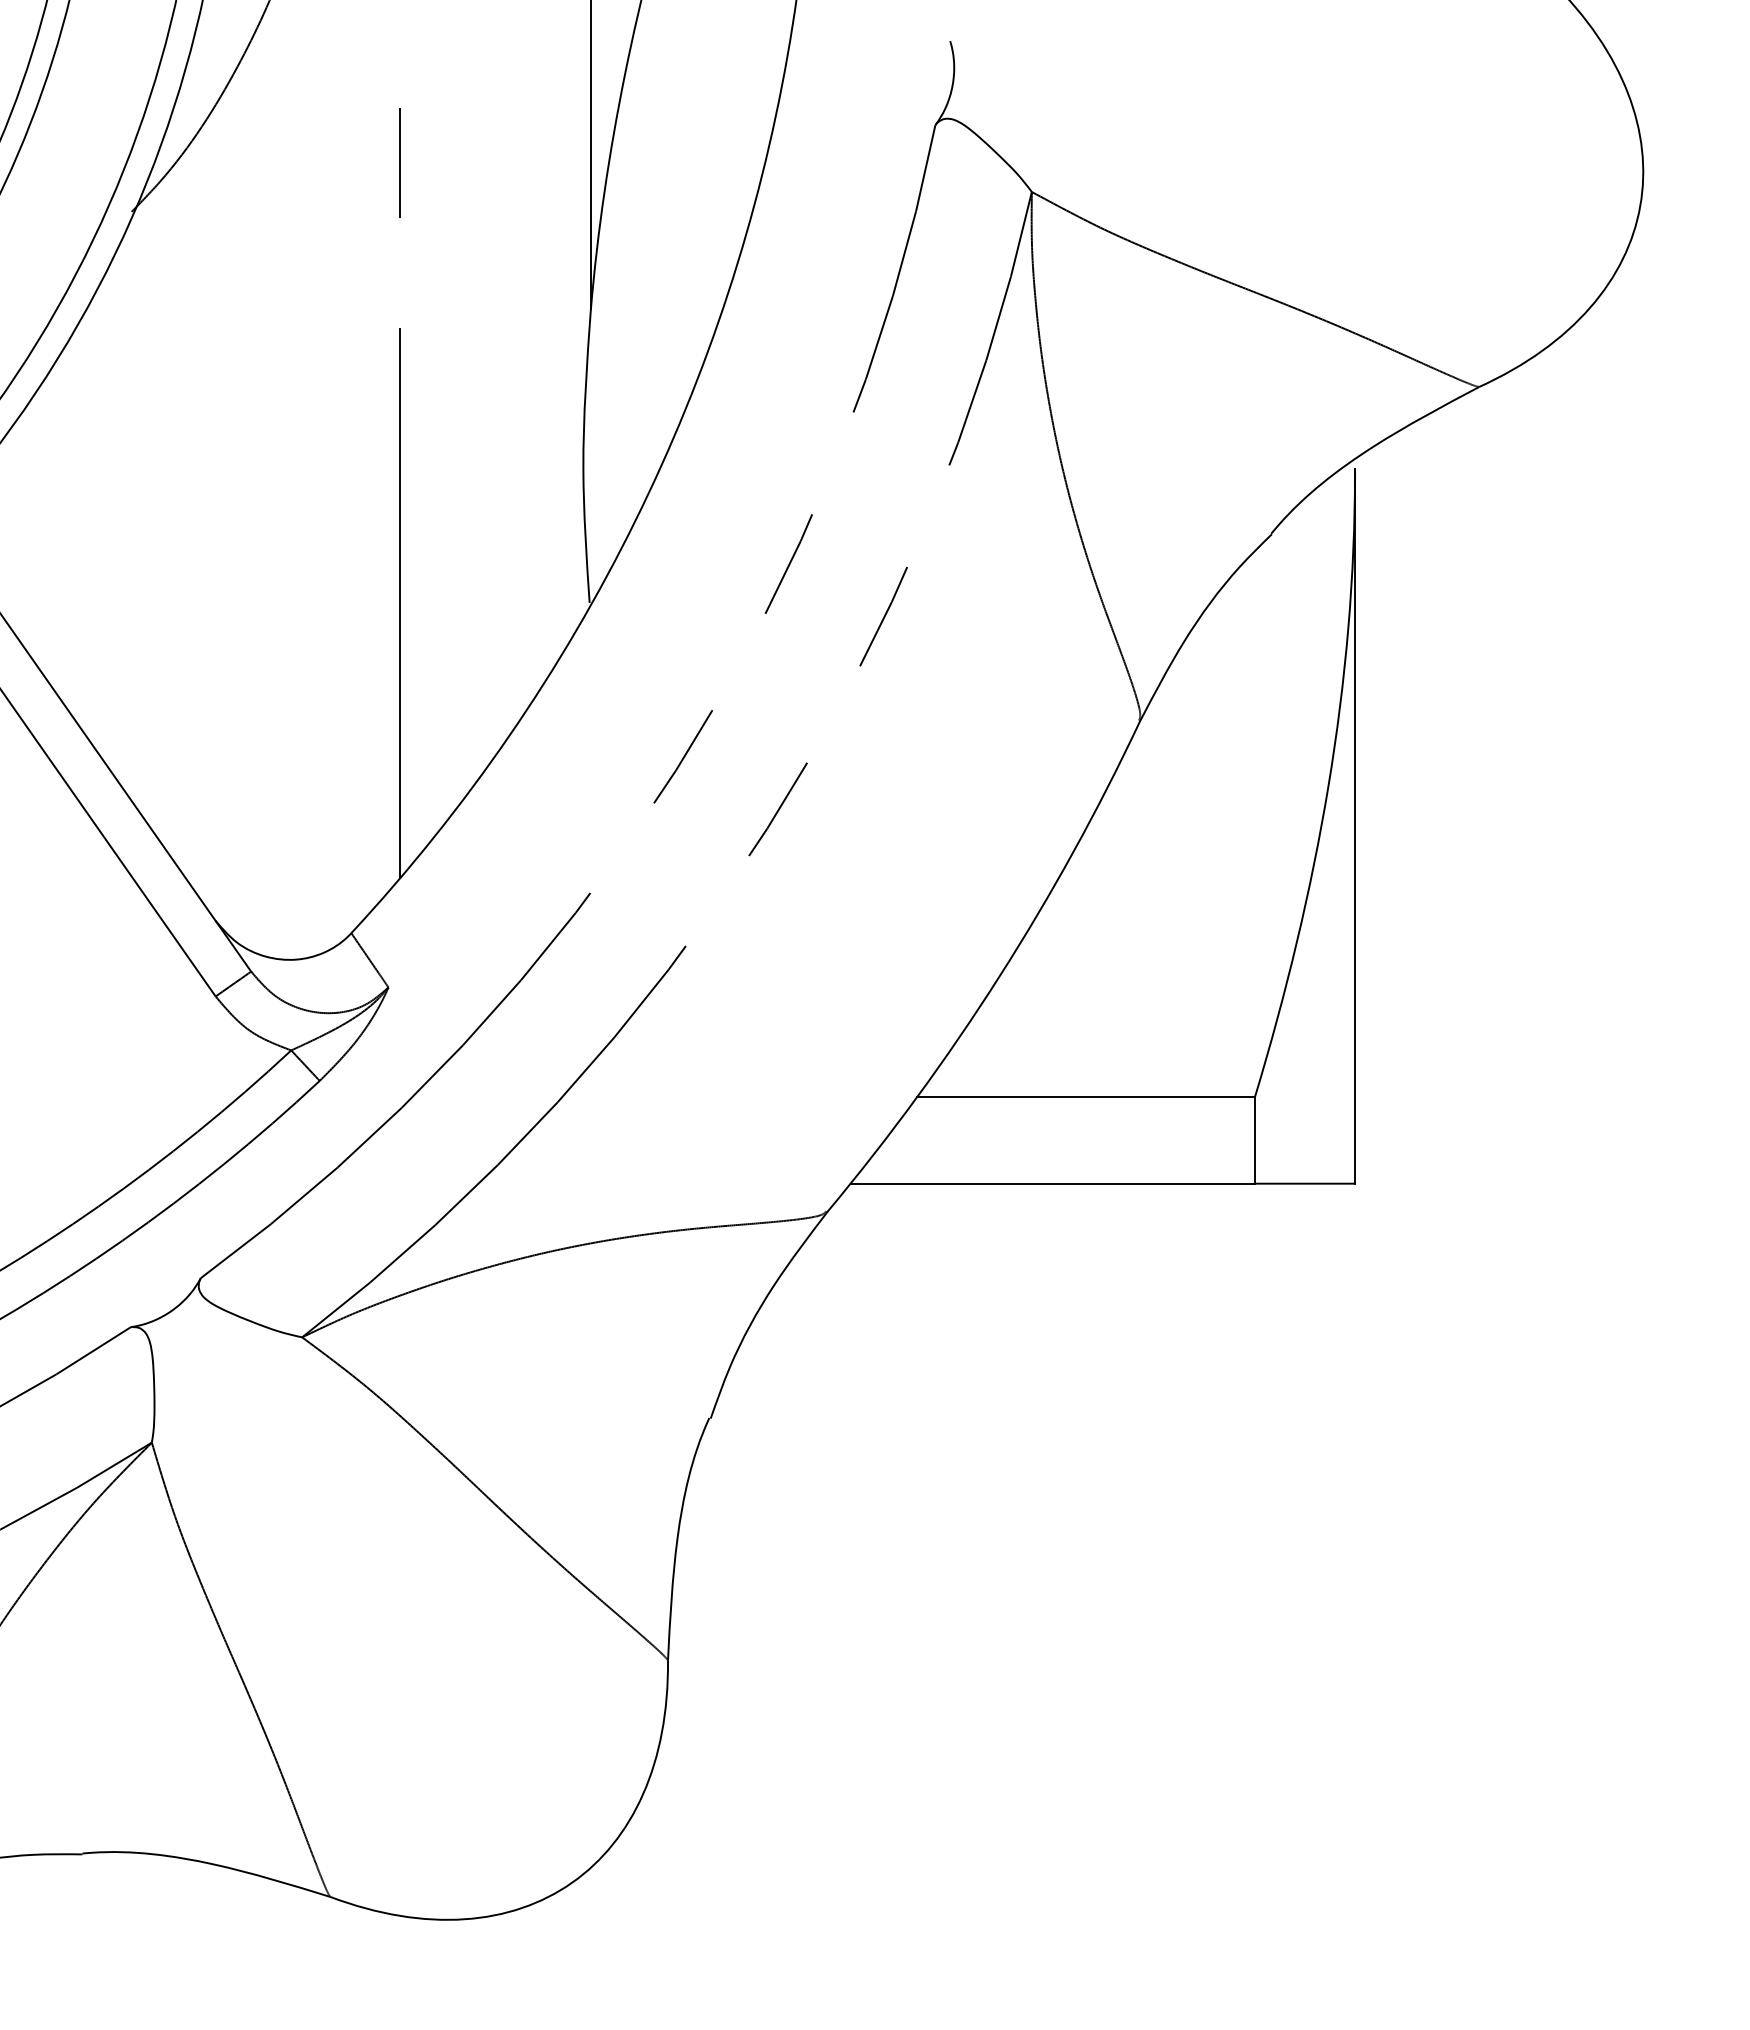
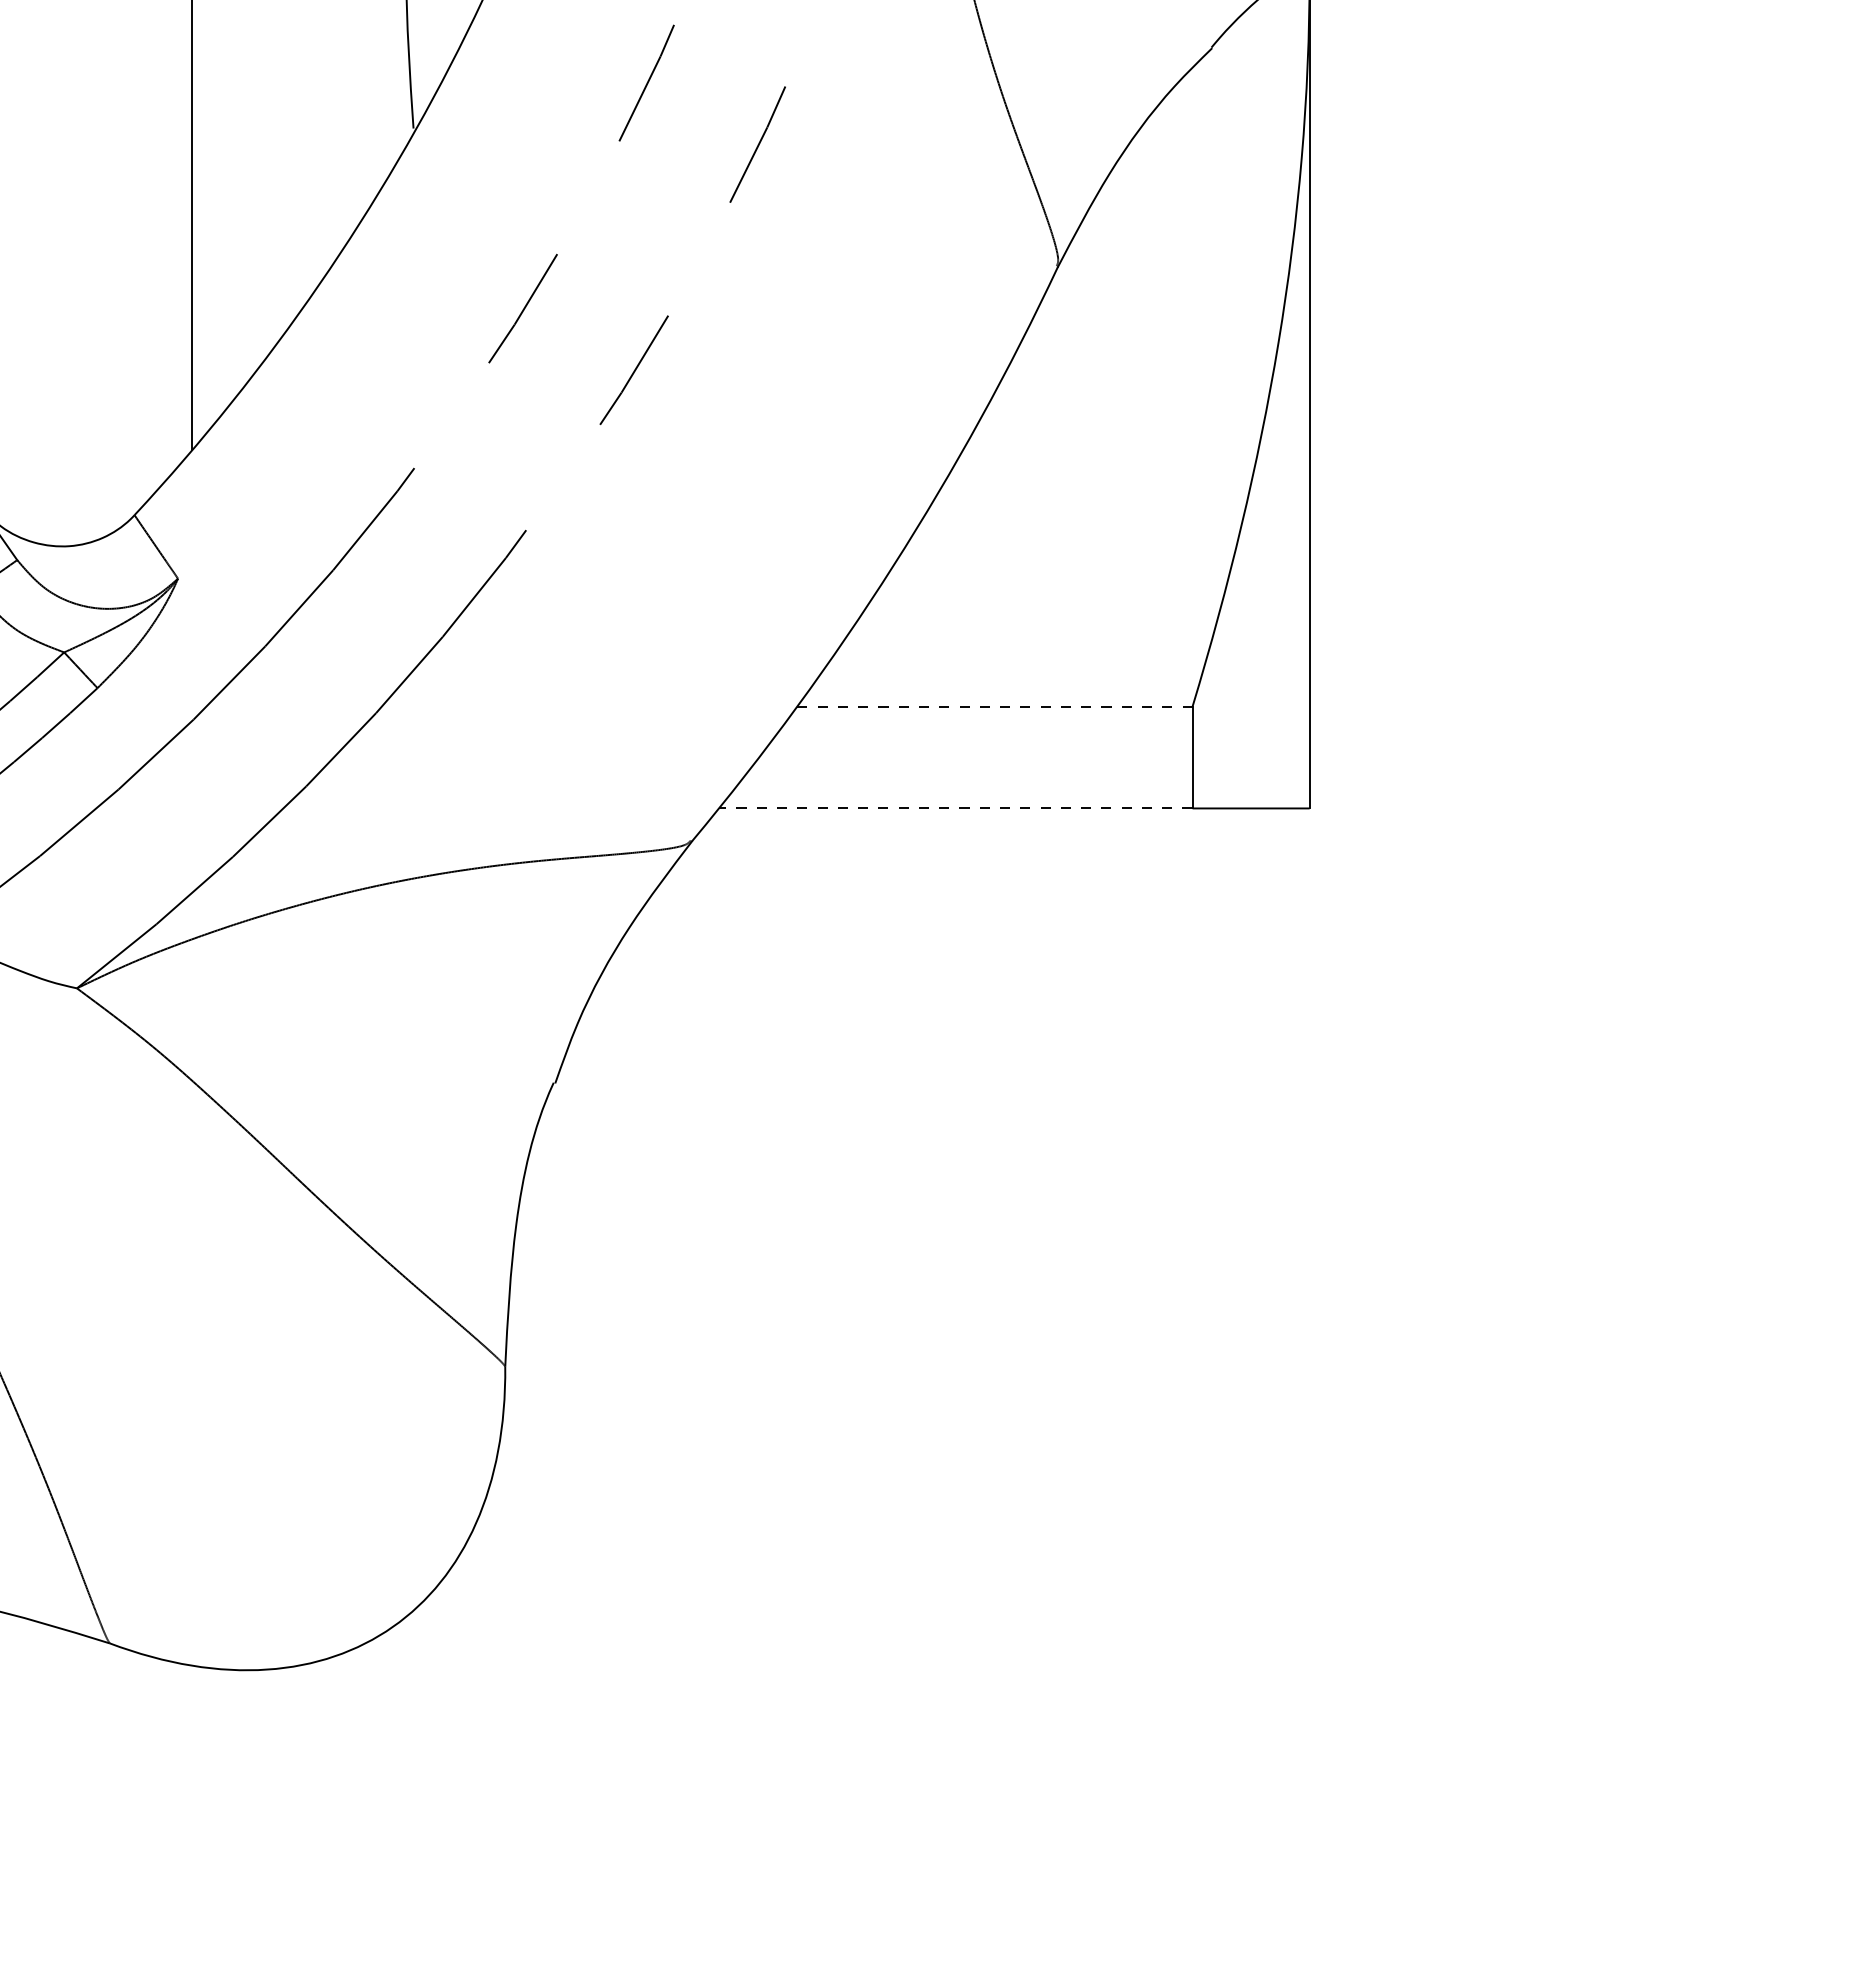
line: (1086, 1096) -> (995, 706), solid -> dashed
line: (1052, 1183) -> (955, 808), solid -> dashed

